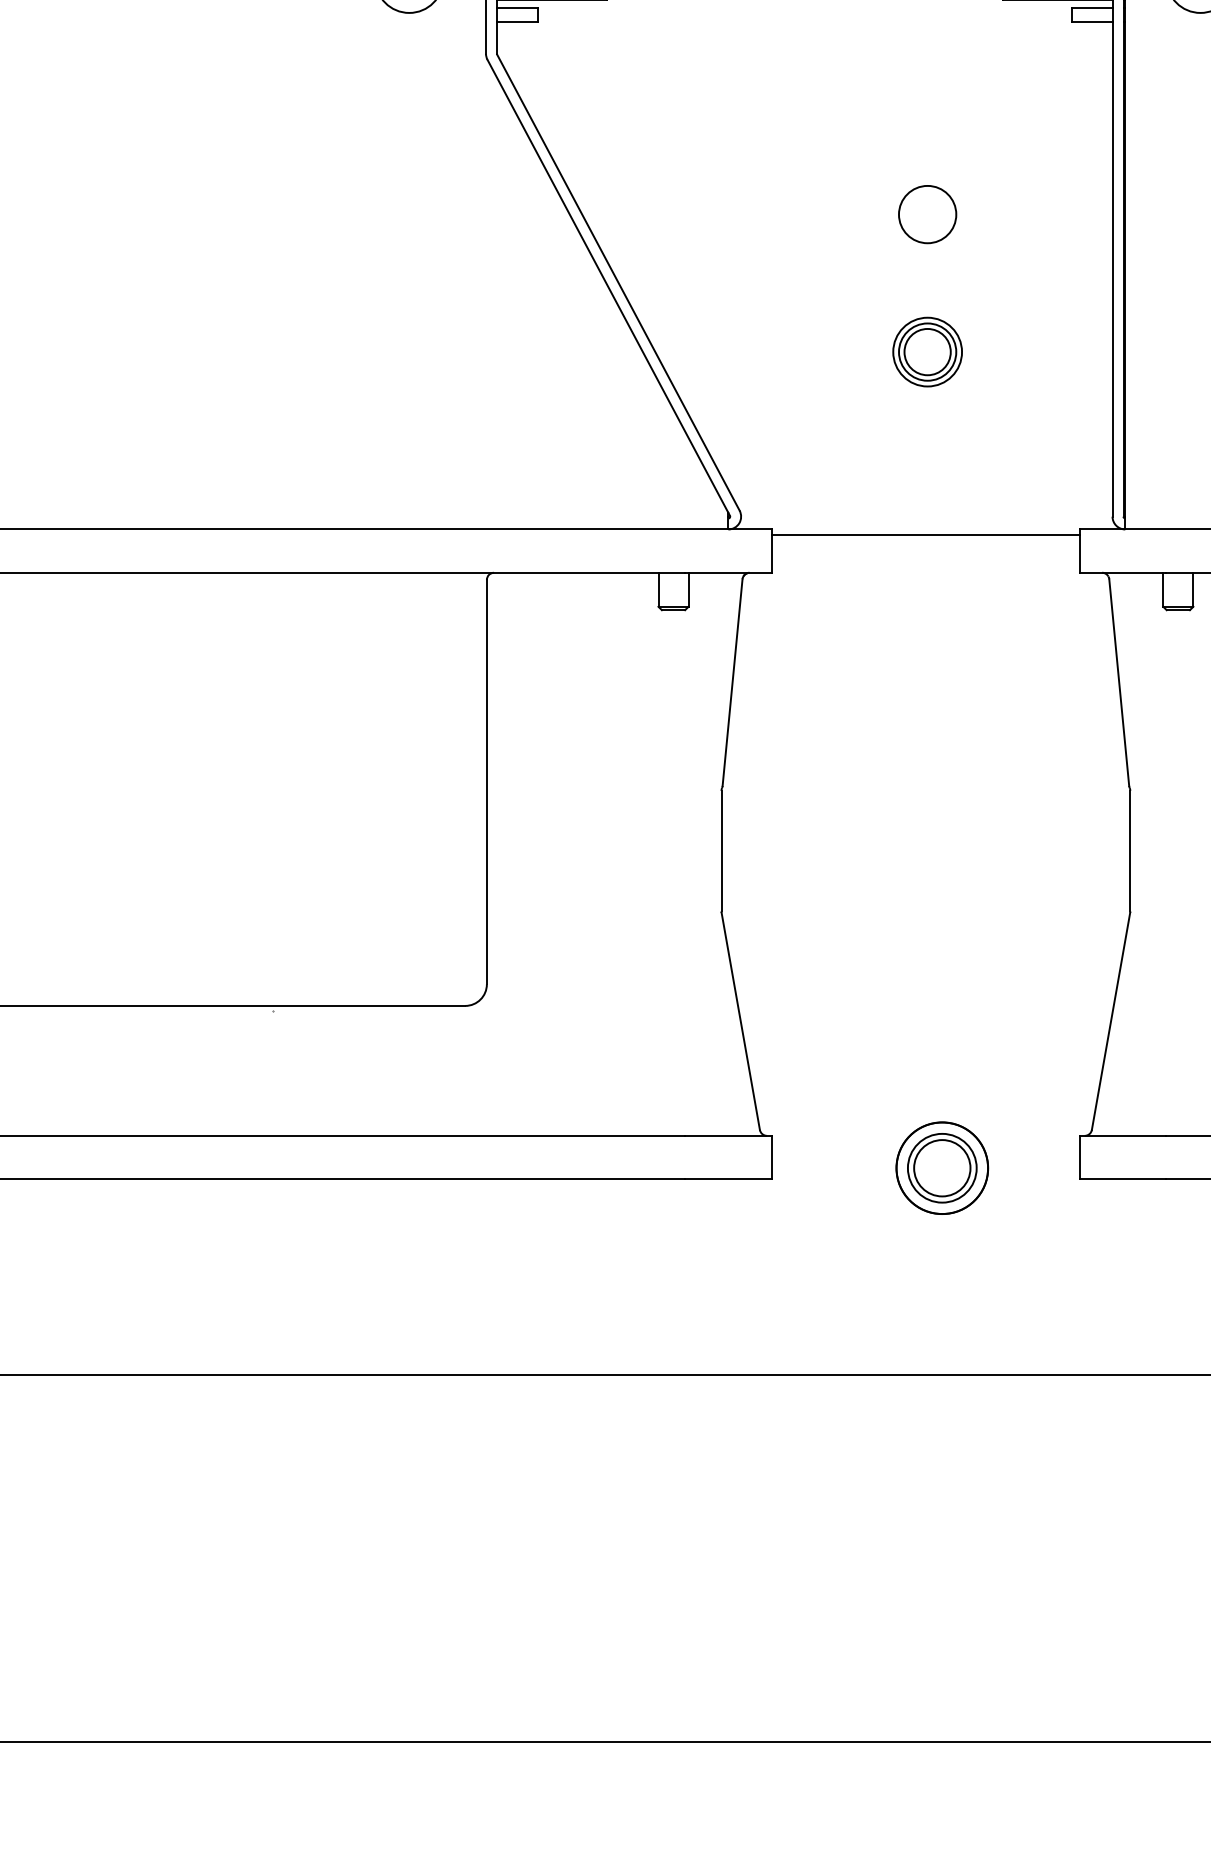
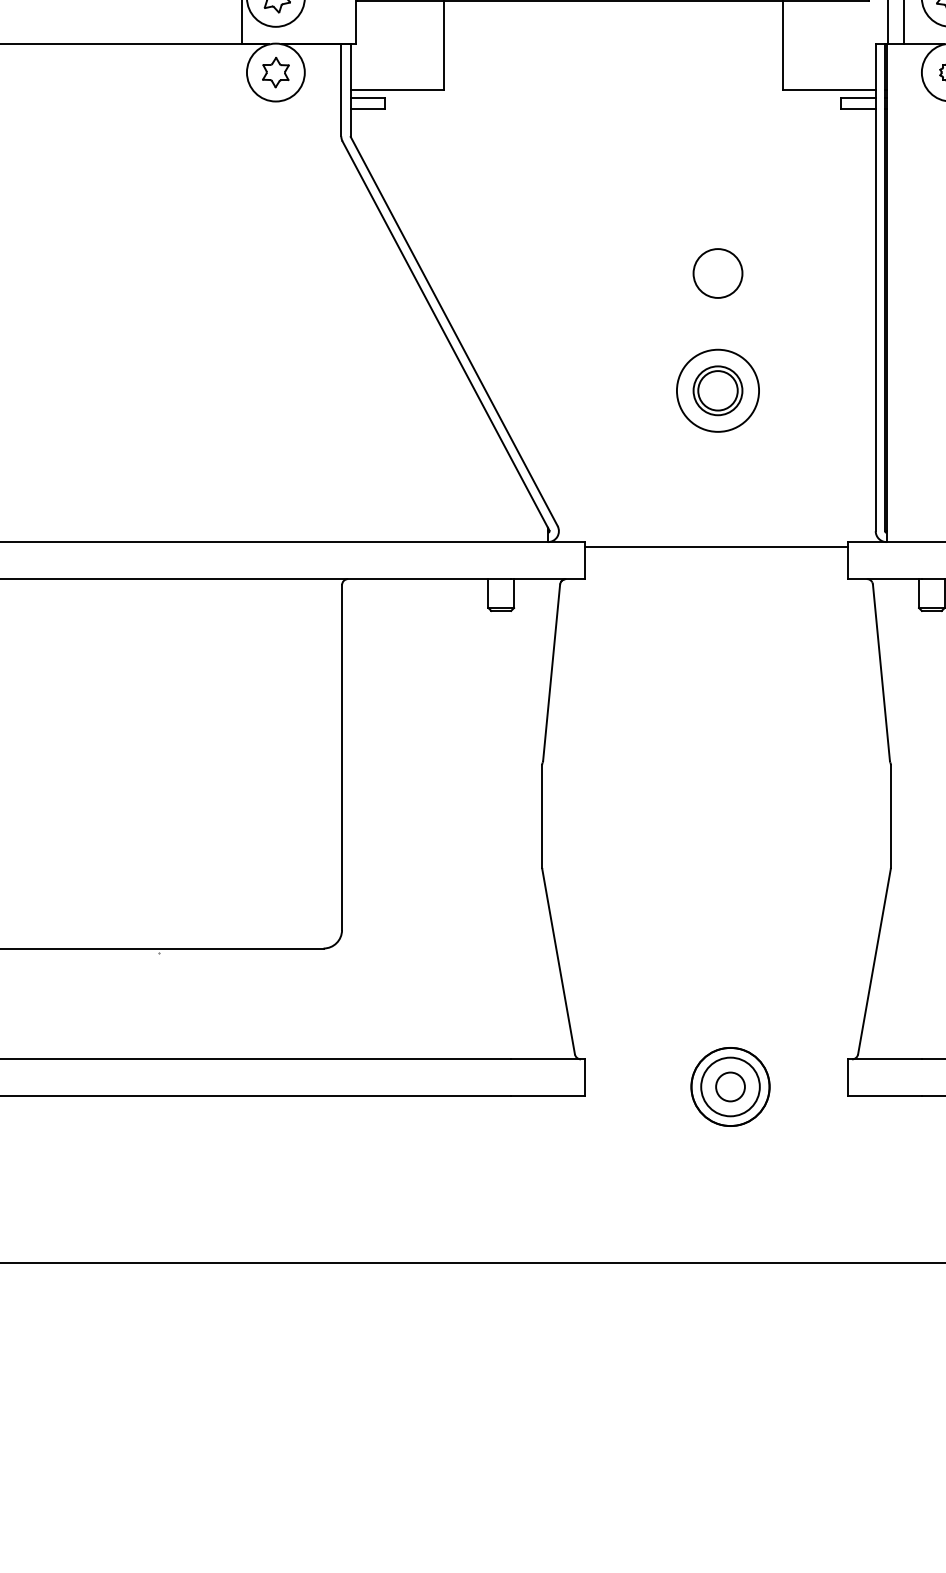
circle: (927, 351) -> (717, 390), size x1.4
circle: (942, 1168) -> (730, 1087), size x0.6

